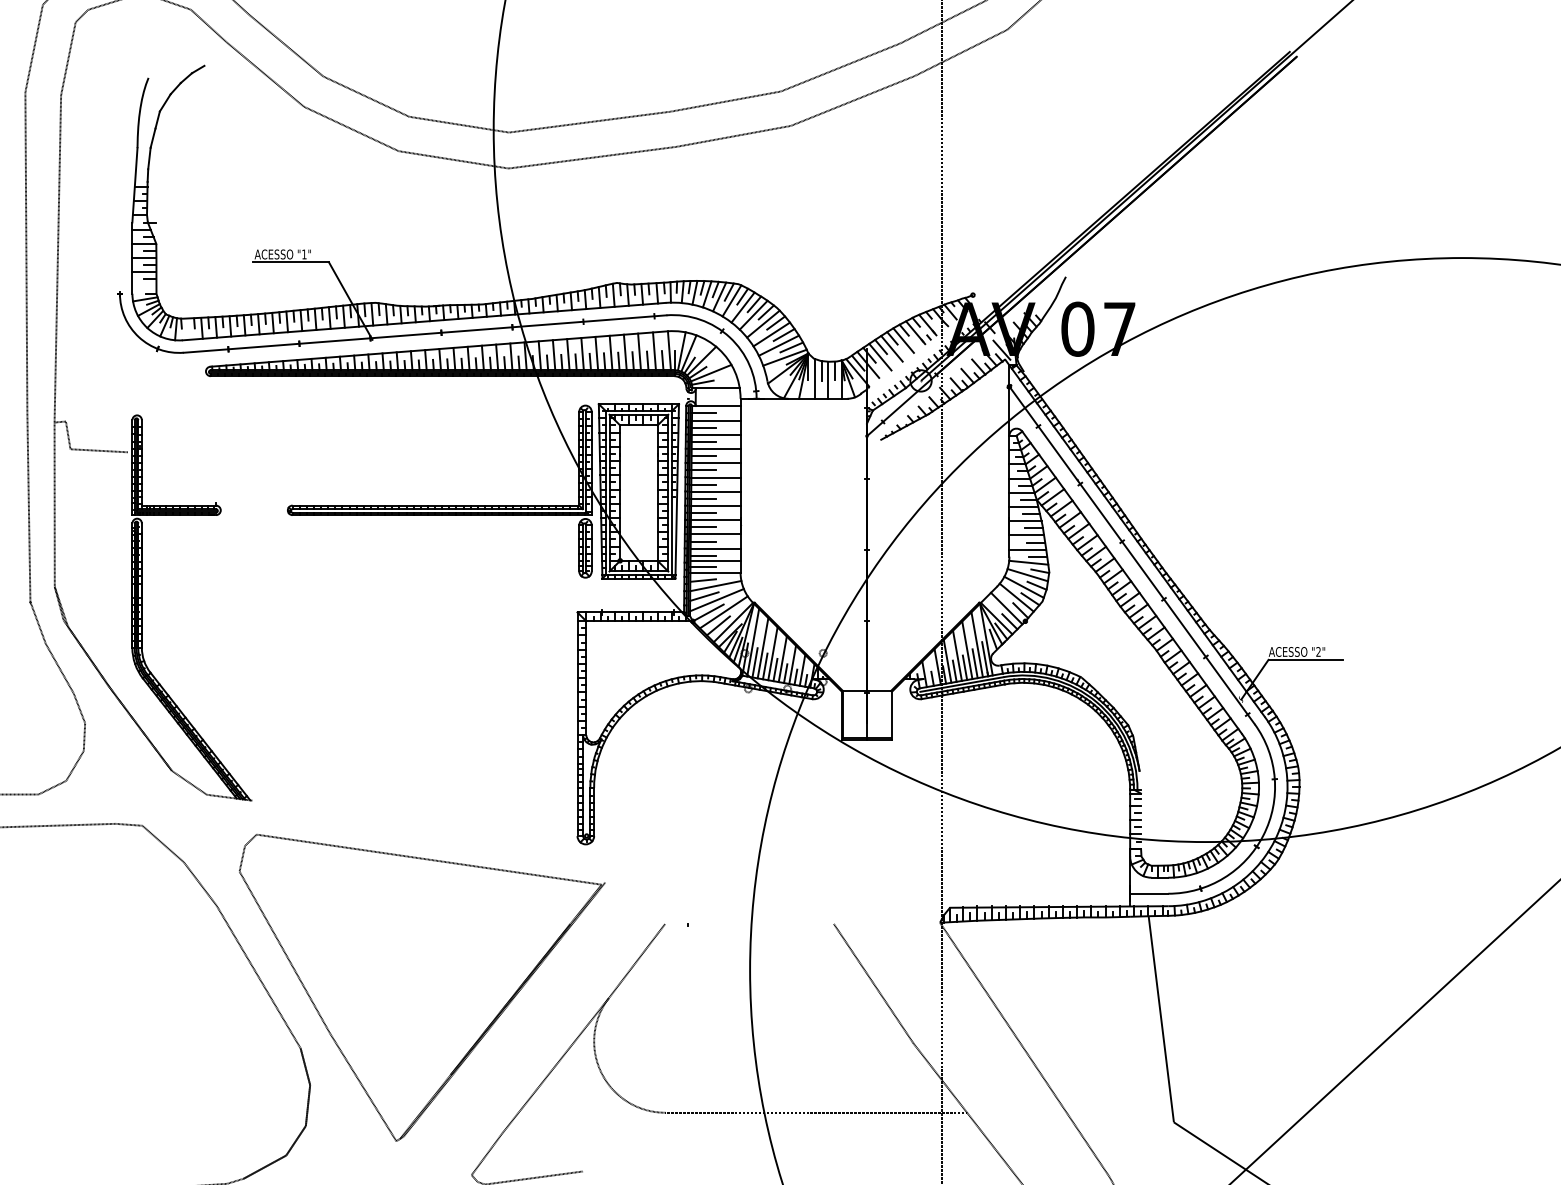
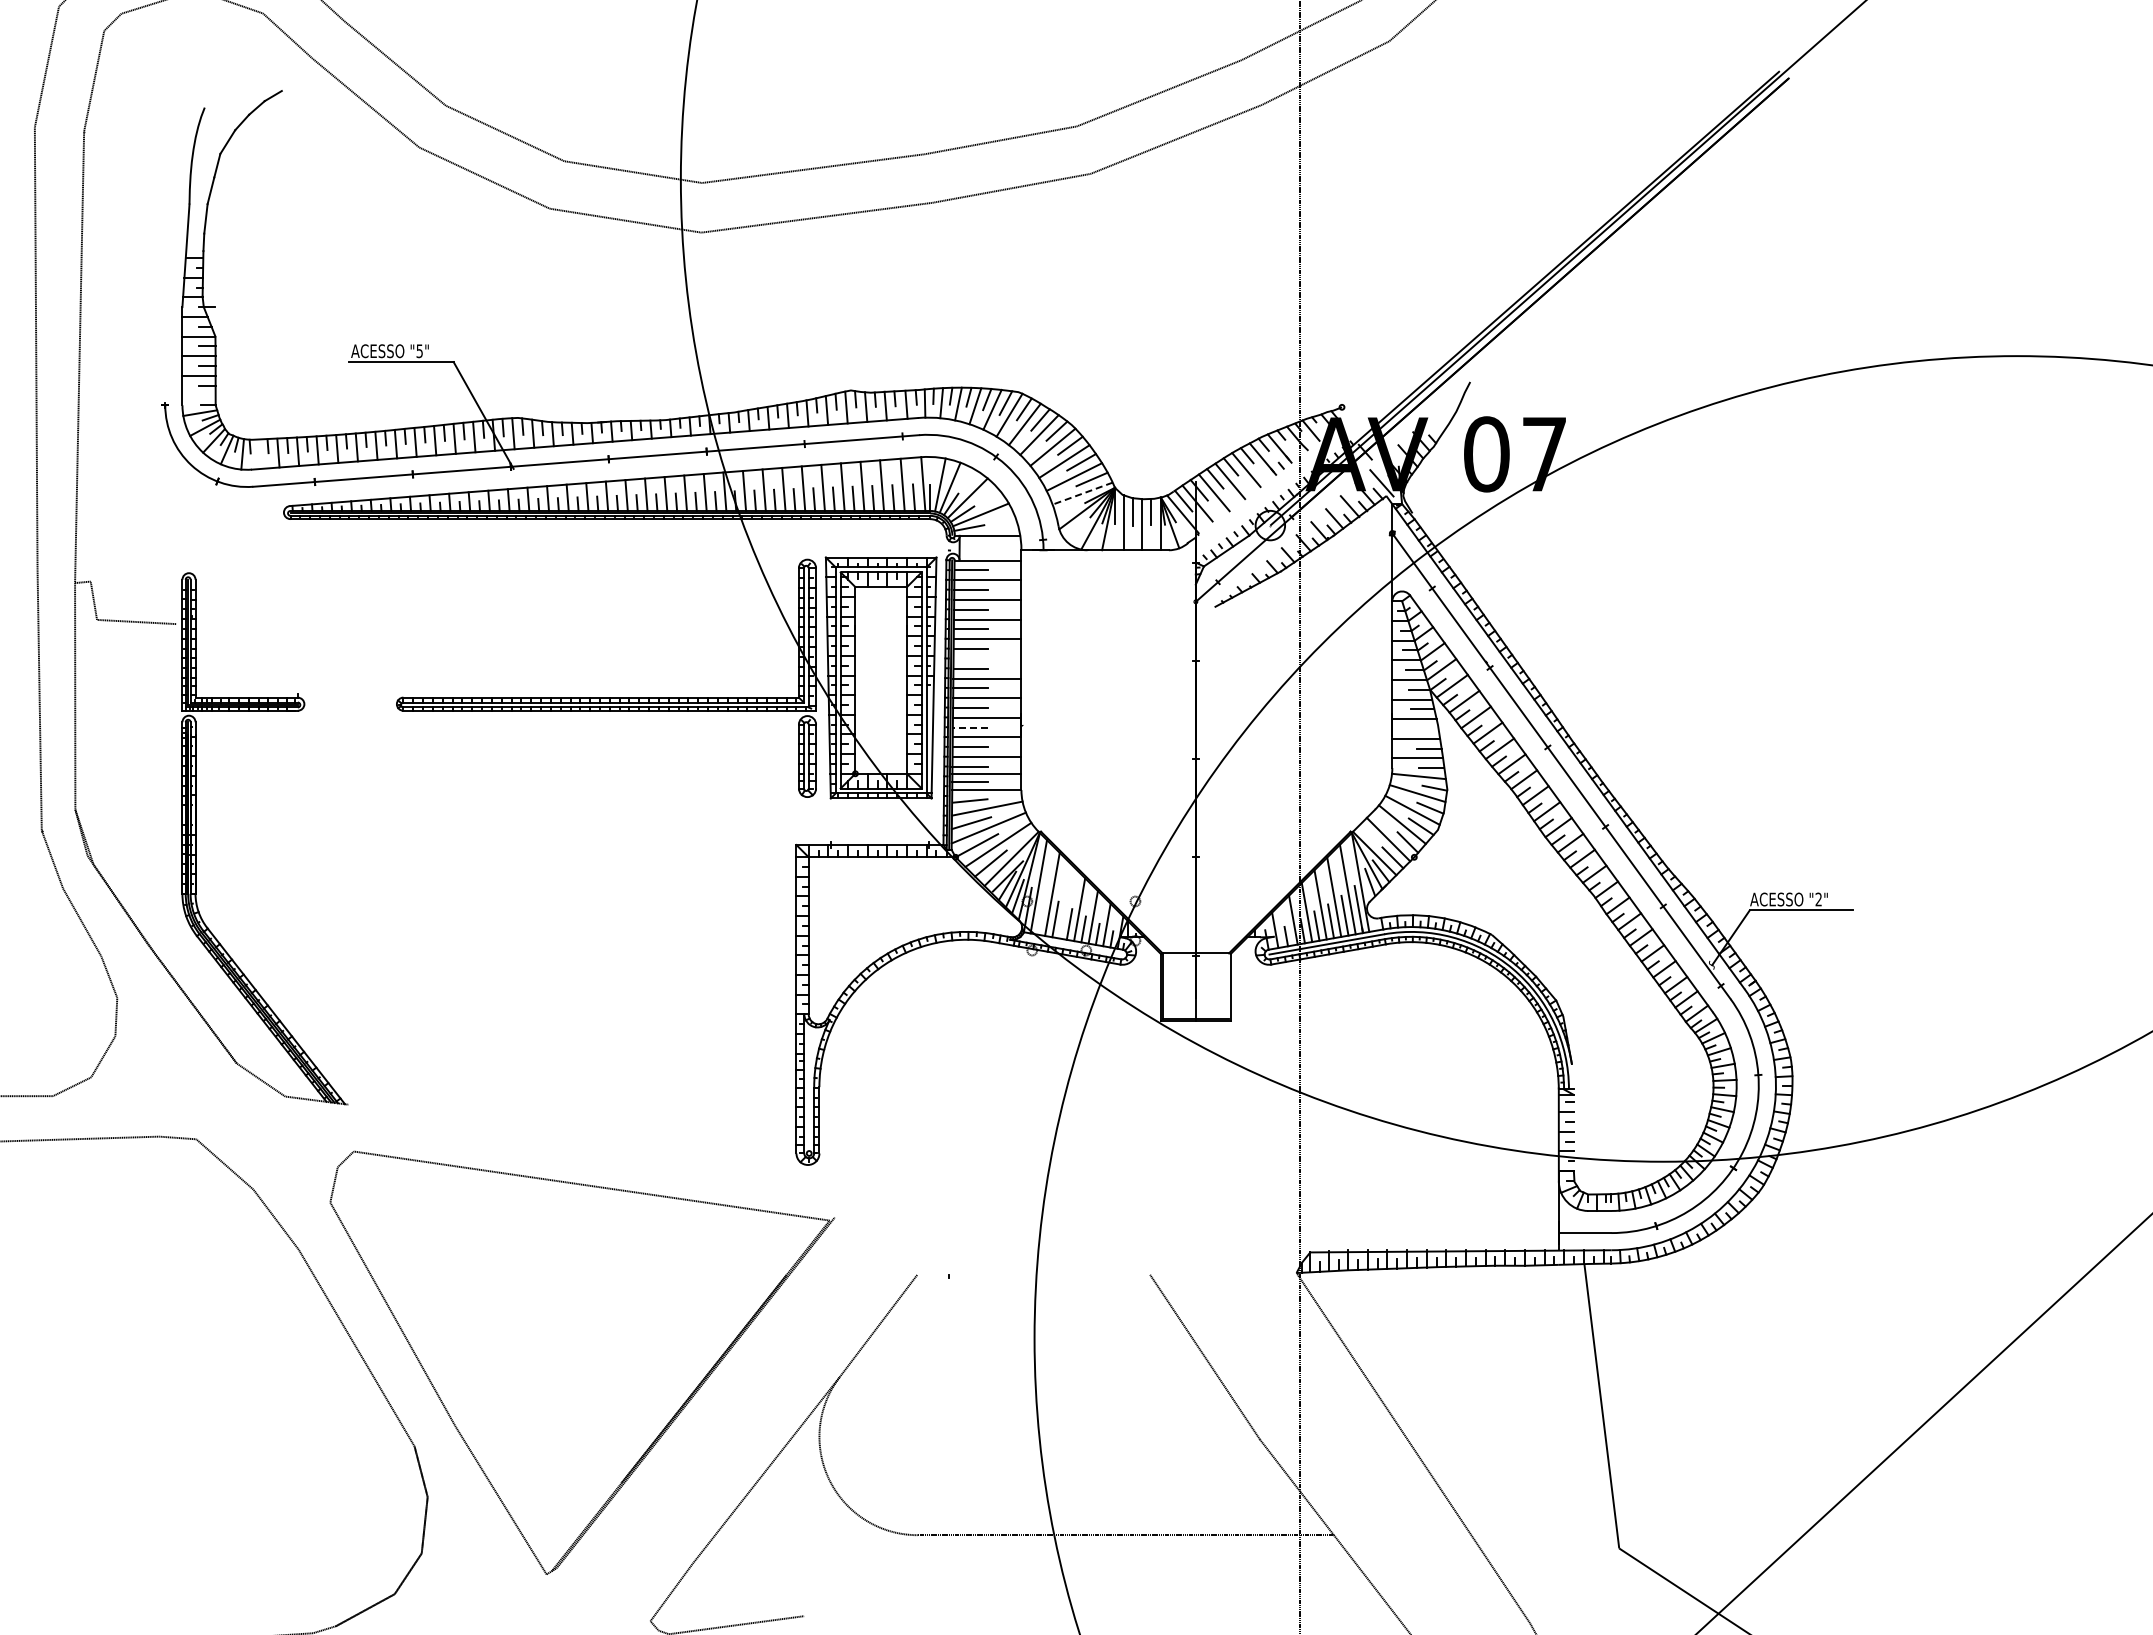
text: (304, 254) -> (419, 351), "1" -> "5"
line: (784, 357) -> (1082, 493), solid -> dashed
line: (715, 477) -> (987, 658), removed
line: (702, 527) -> (969, 727), solid -> dashed
line: (1033, 528) -> (1425, 729), removed
line: (772, 653) -> (1065, 901), removed
line: (754, 662) -> (1040, 914), removed

